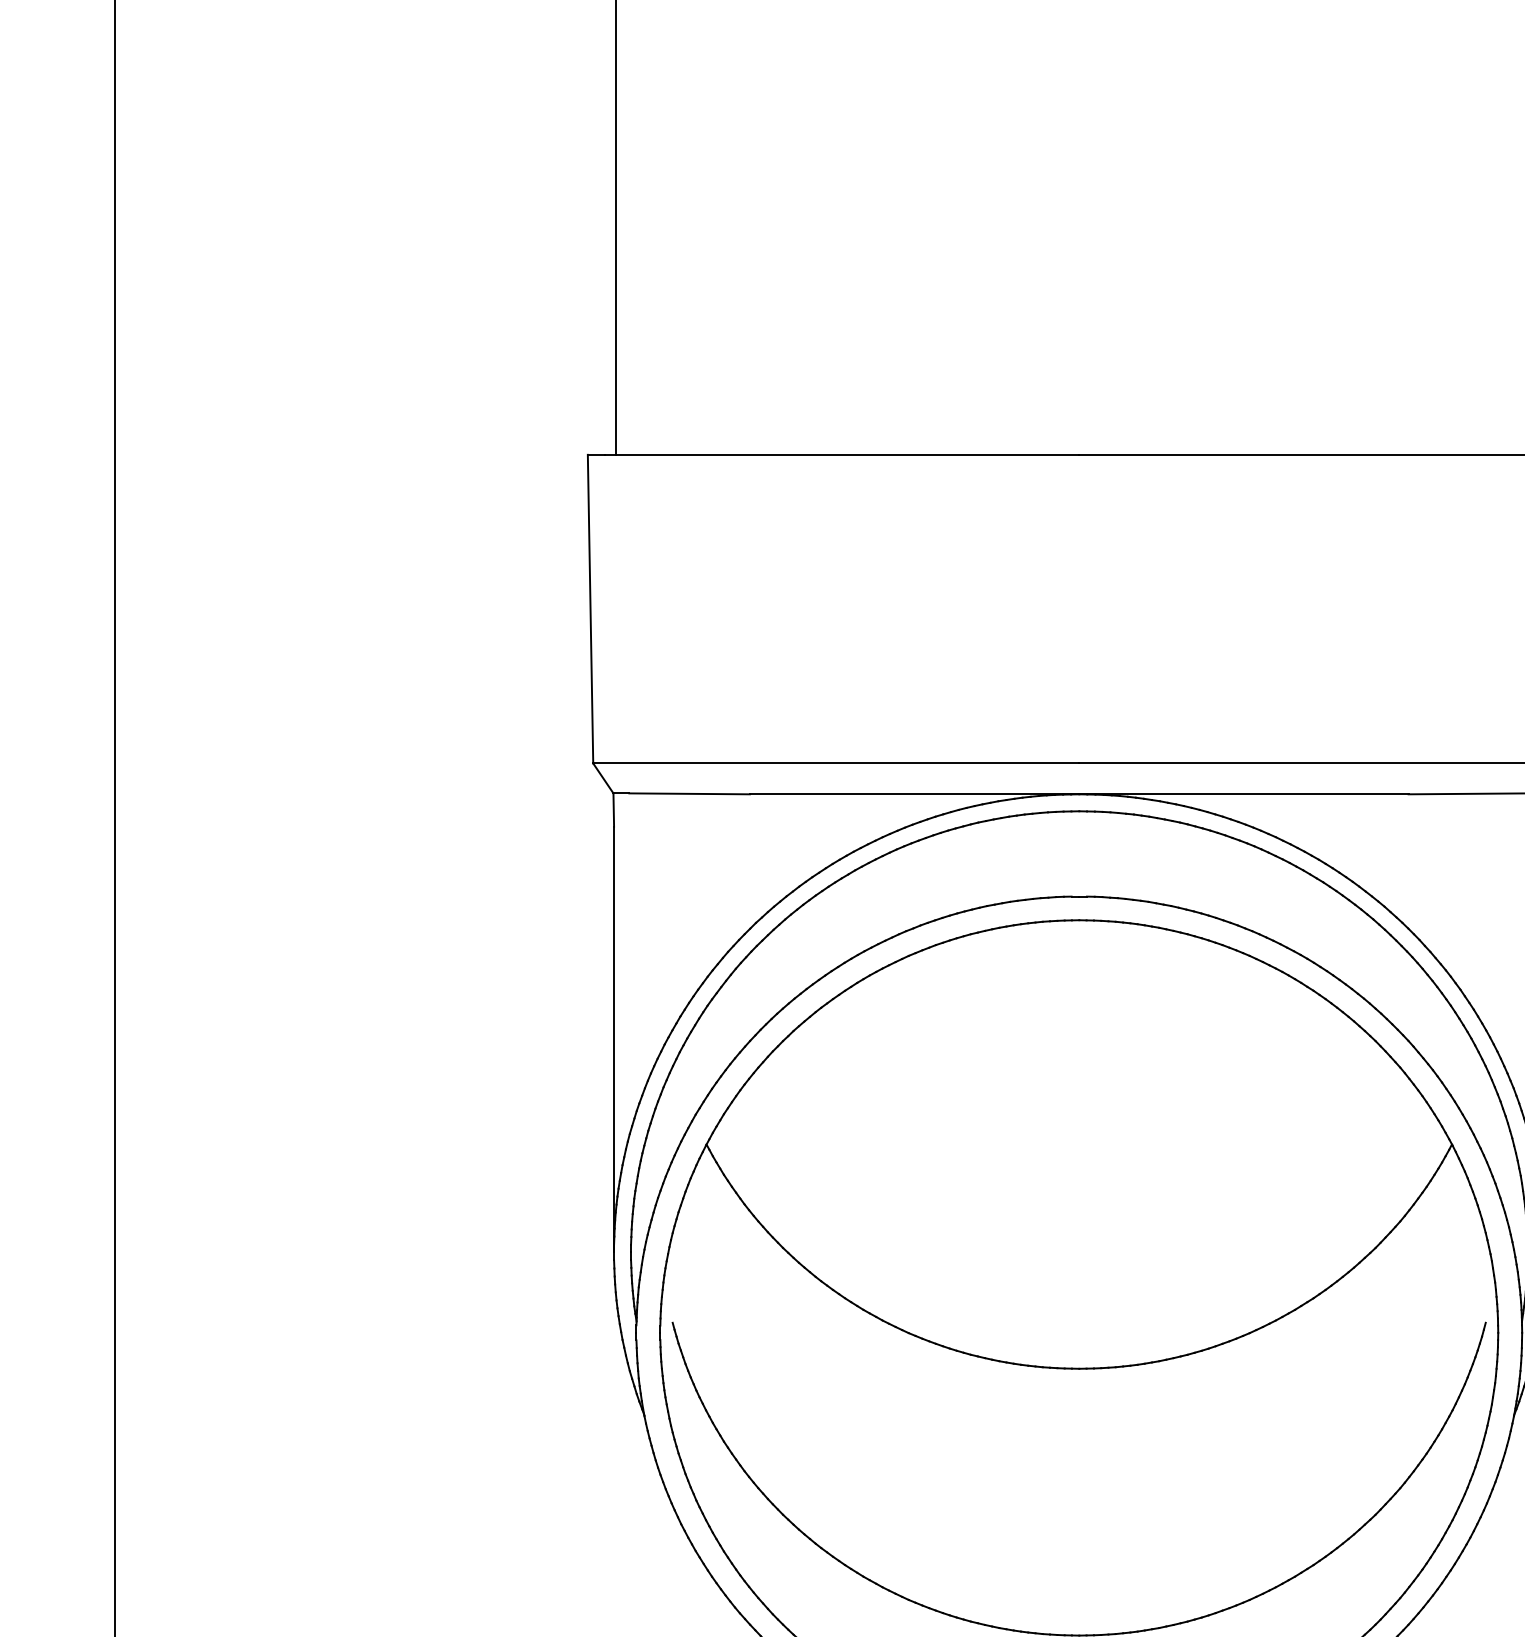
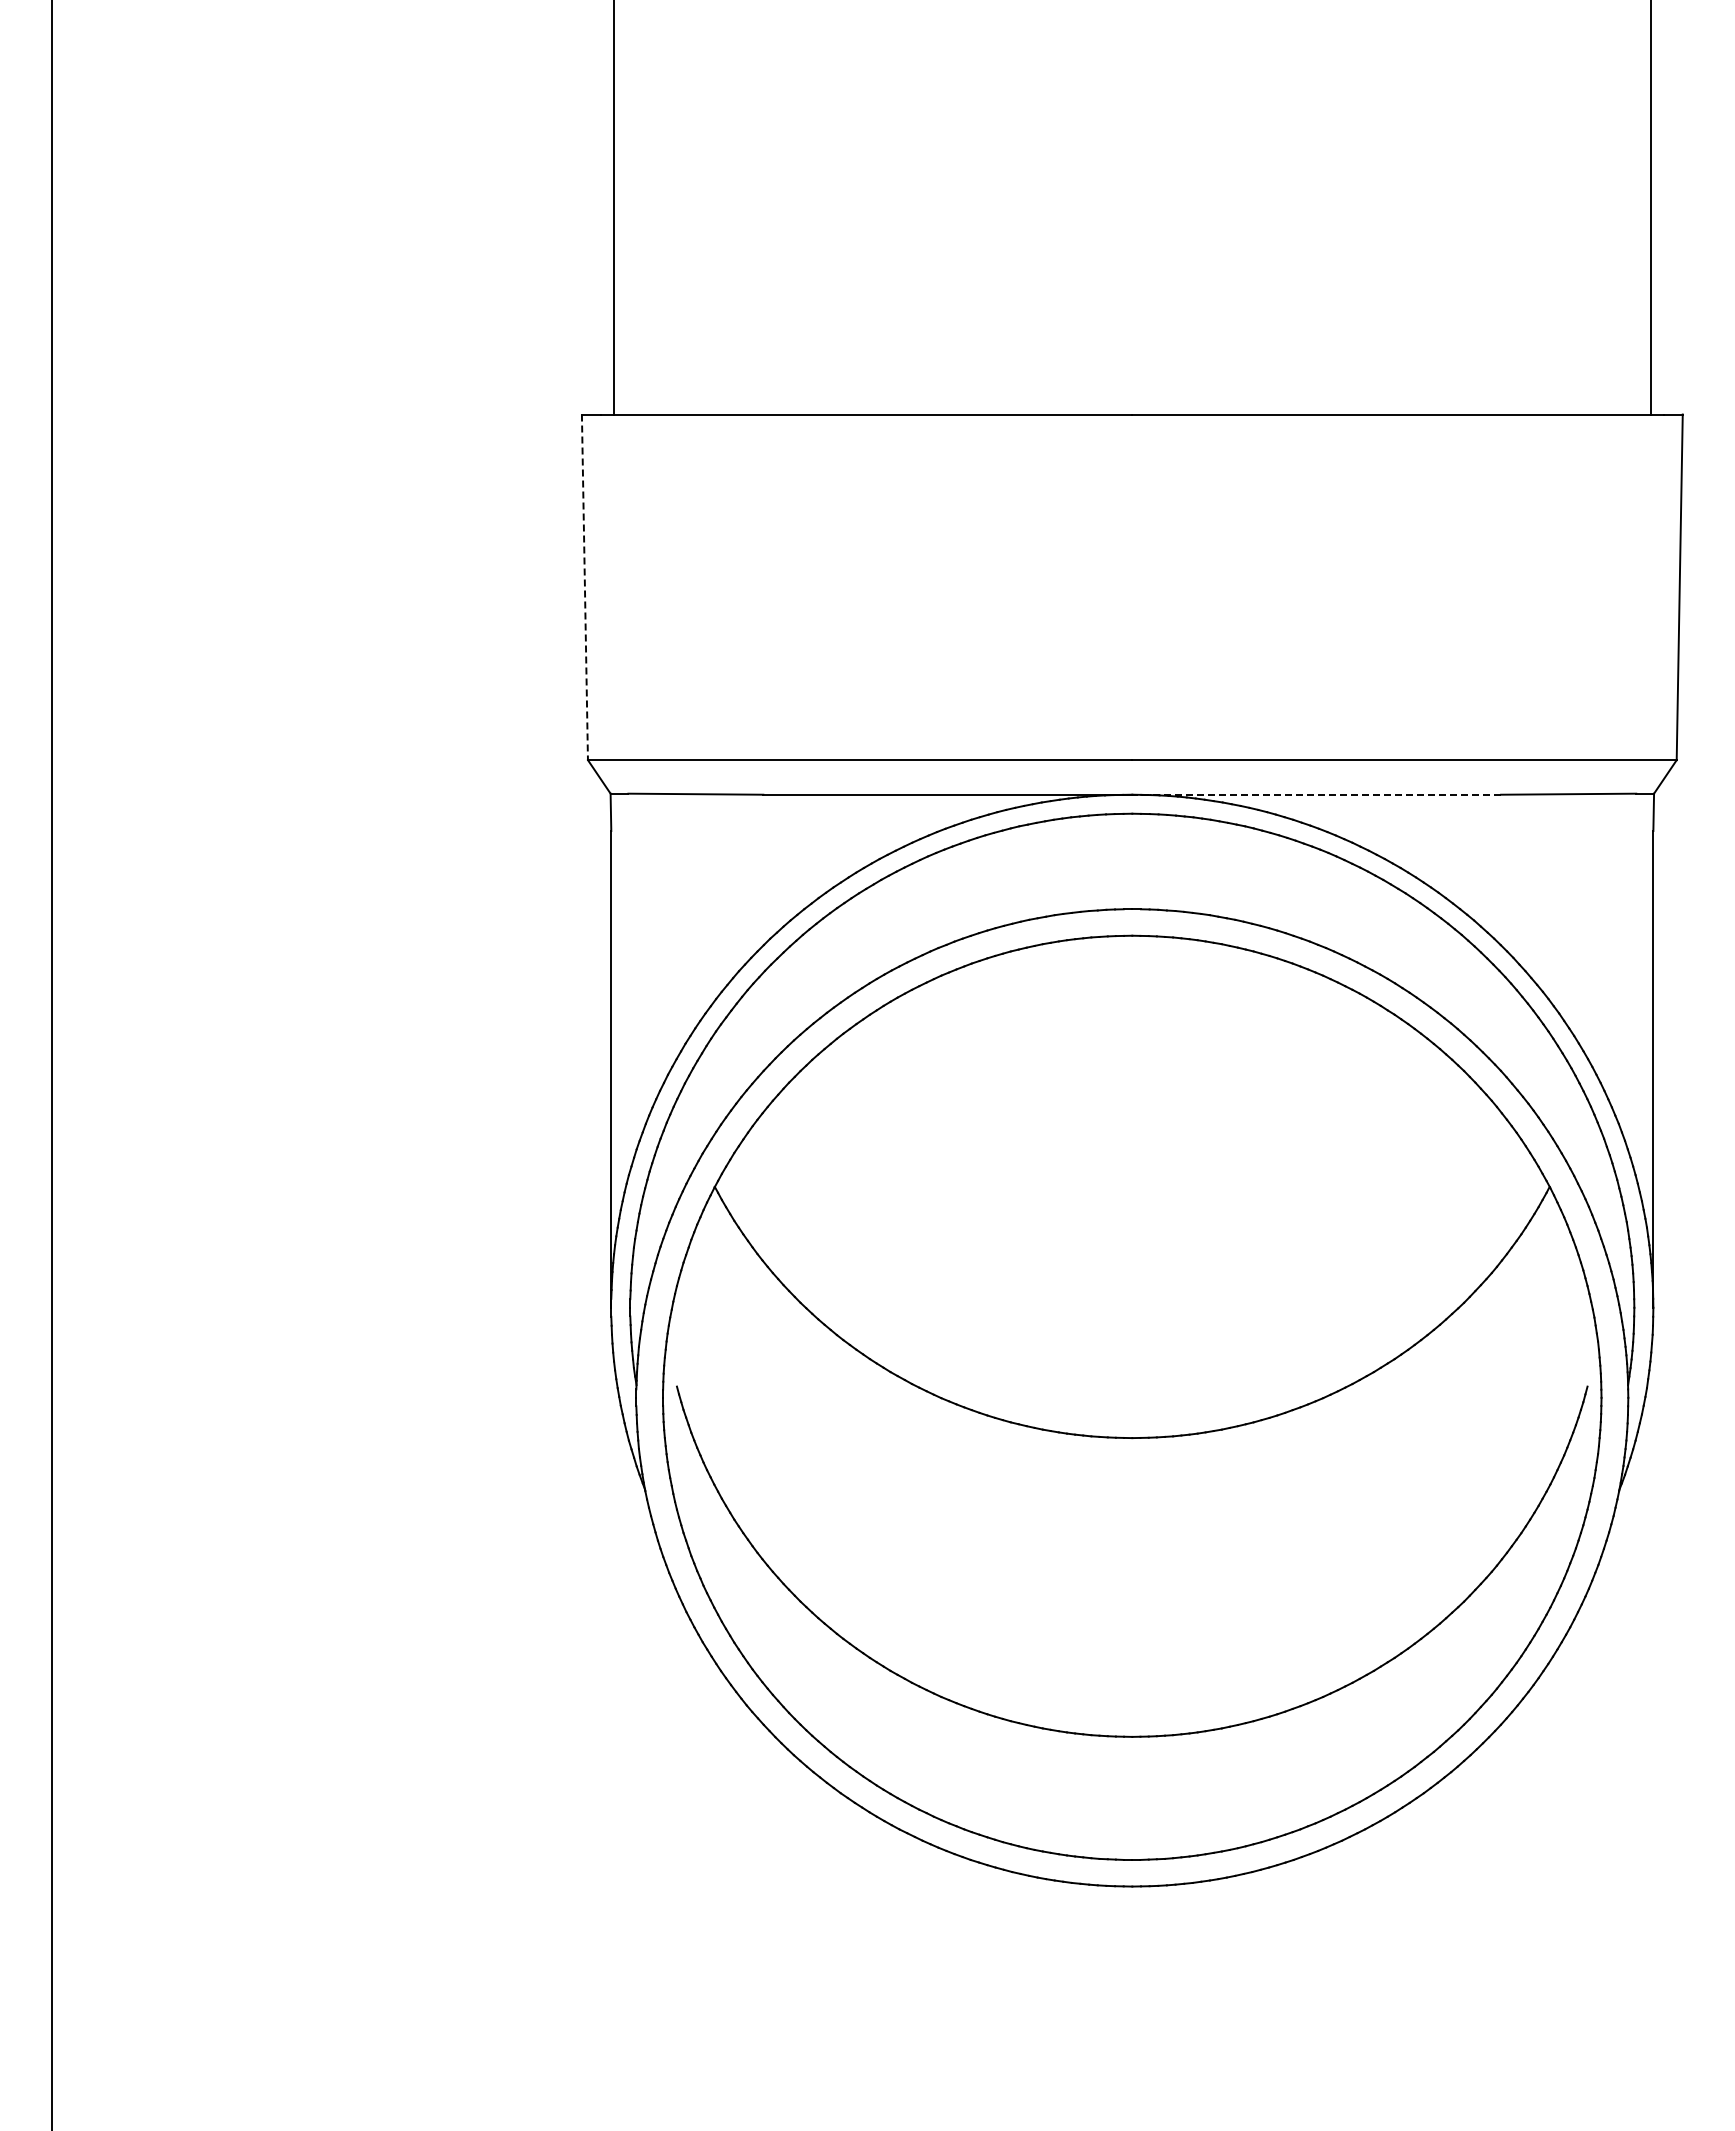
line: (590, 609) -> (584, 587), solid -> dashed
line: (1243, 794) -> (1316, 794), solid -> dashed

